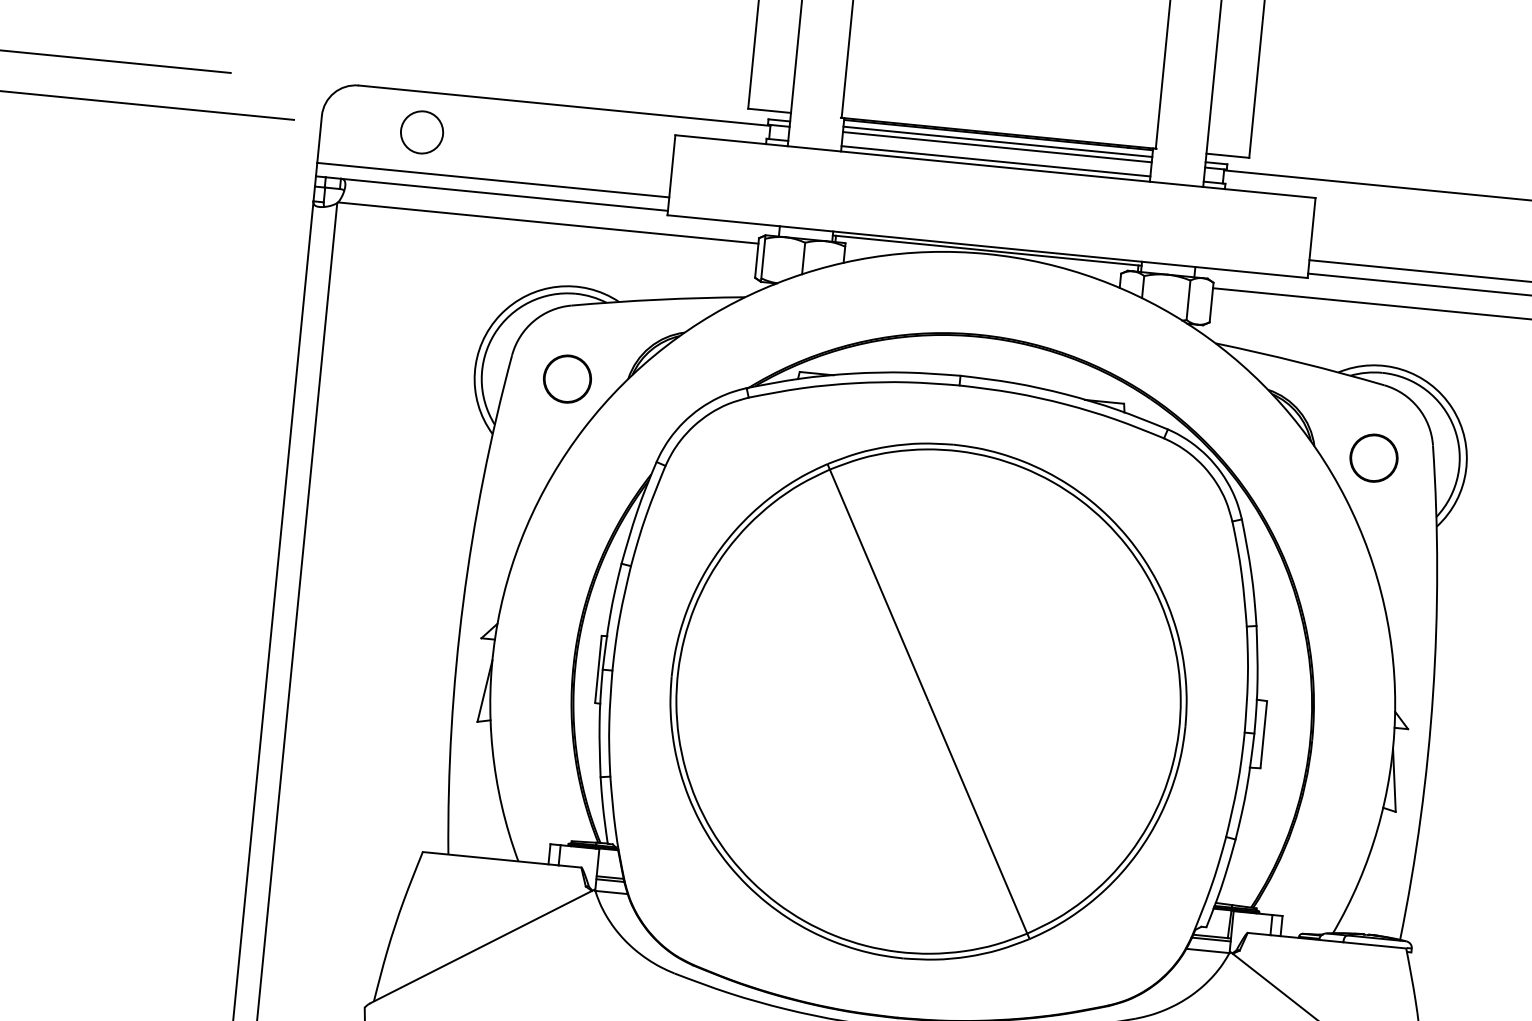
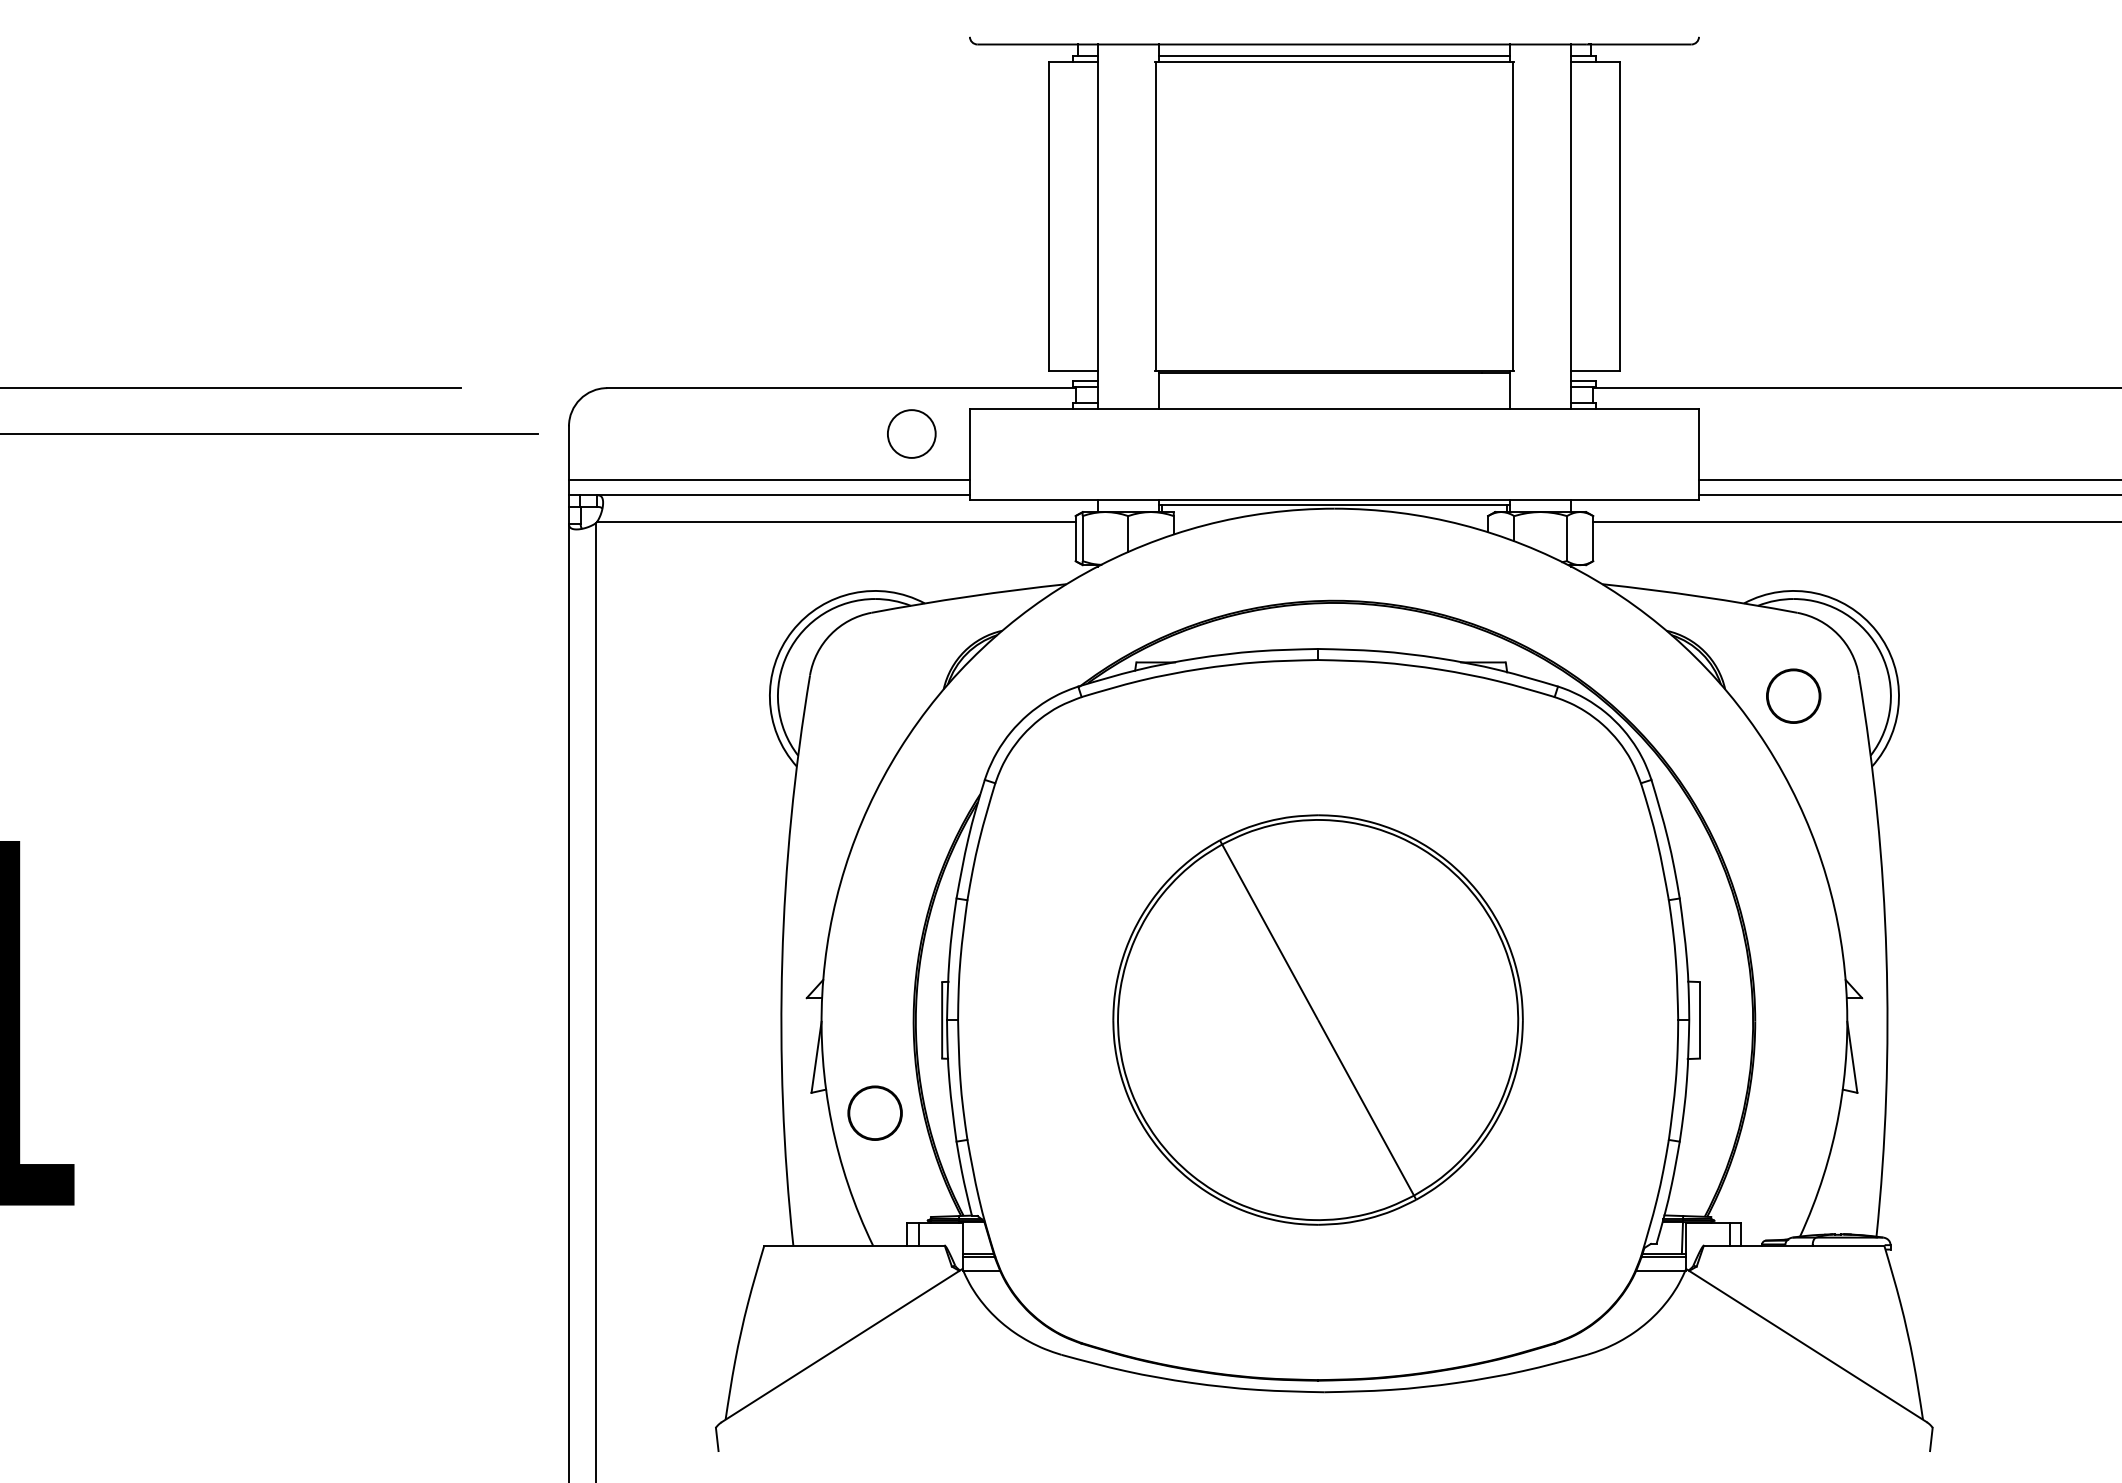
circle: (421, 131) -> (911, 433), moved
line: (997, 141) -> (1334, 380), removed
line: (997, 147) -> (1334, 387), removed
line: (996, 161) -> (1334, 403), removed
circle: (566, 378) -> (874, 1112), moved
part: (928, 701) -> (1317, 1019), size x0.7

